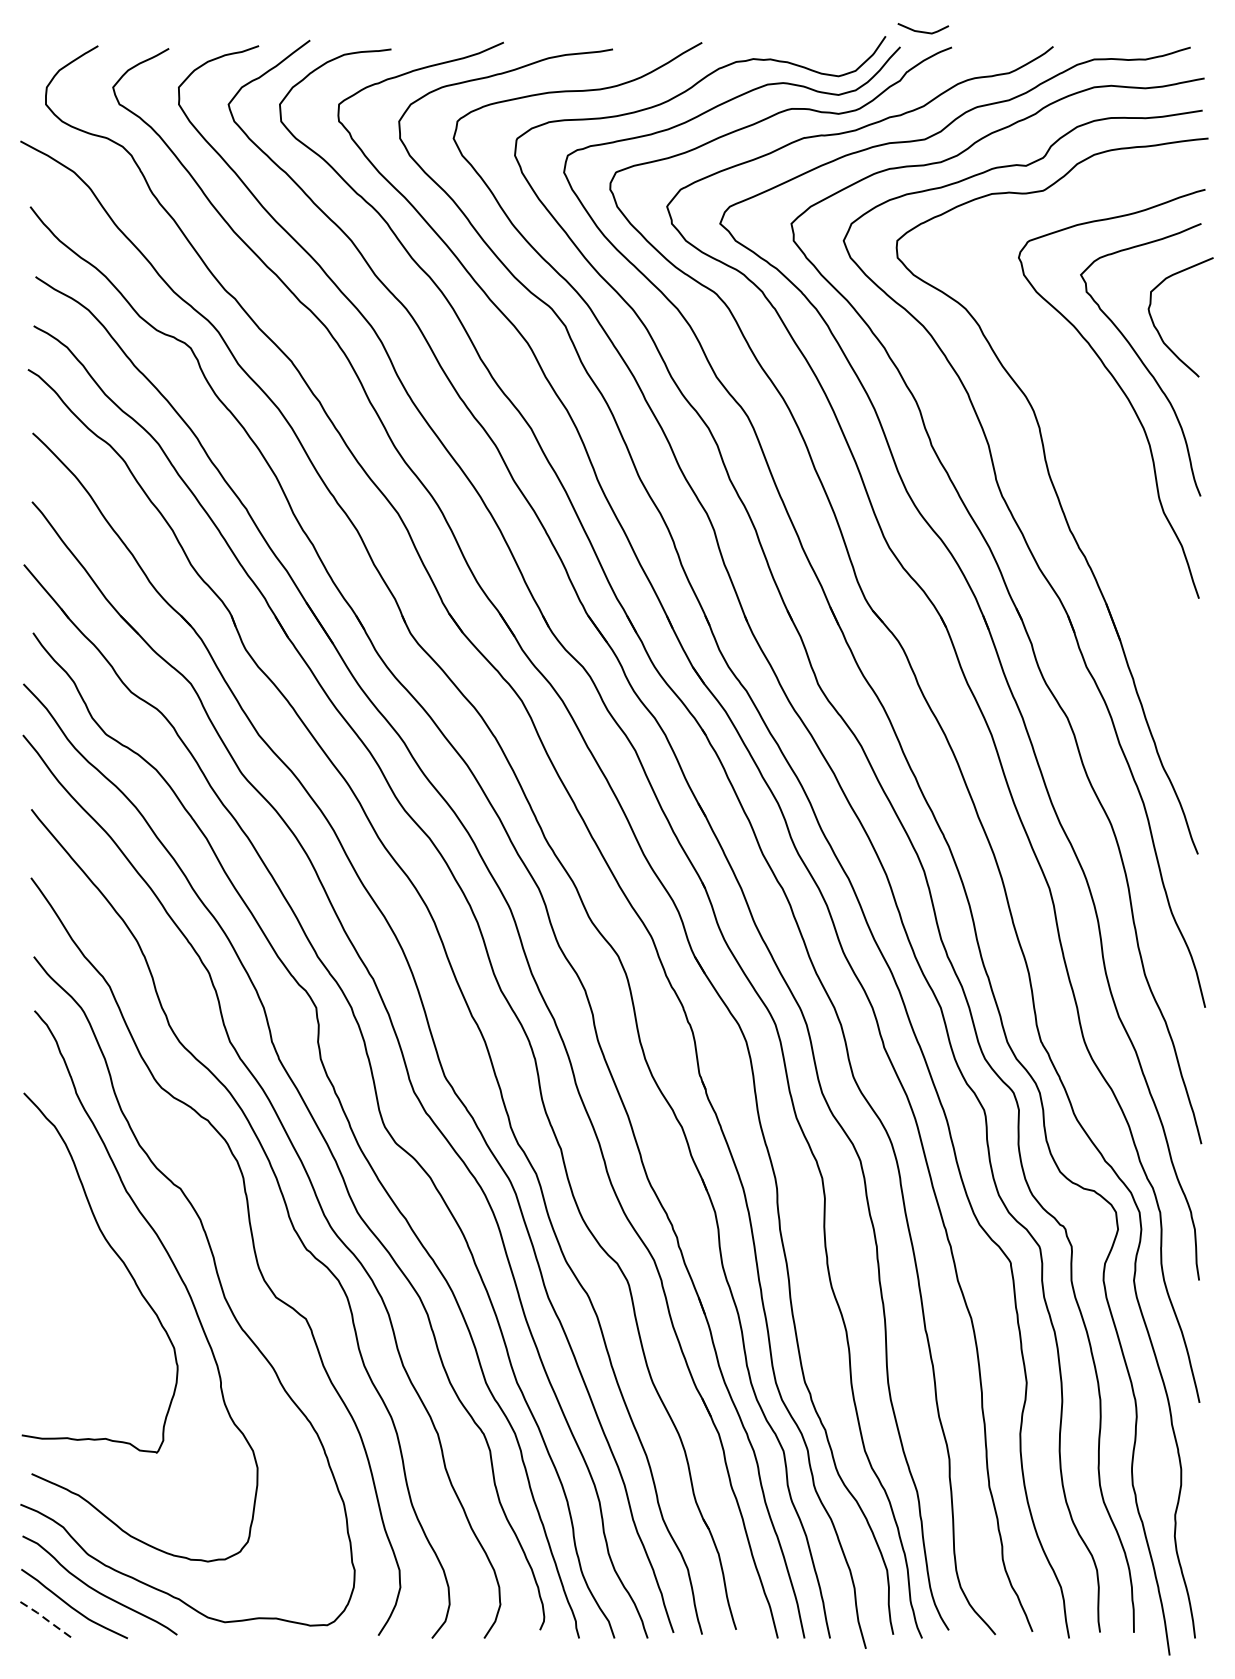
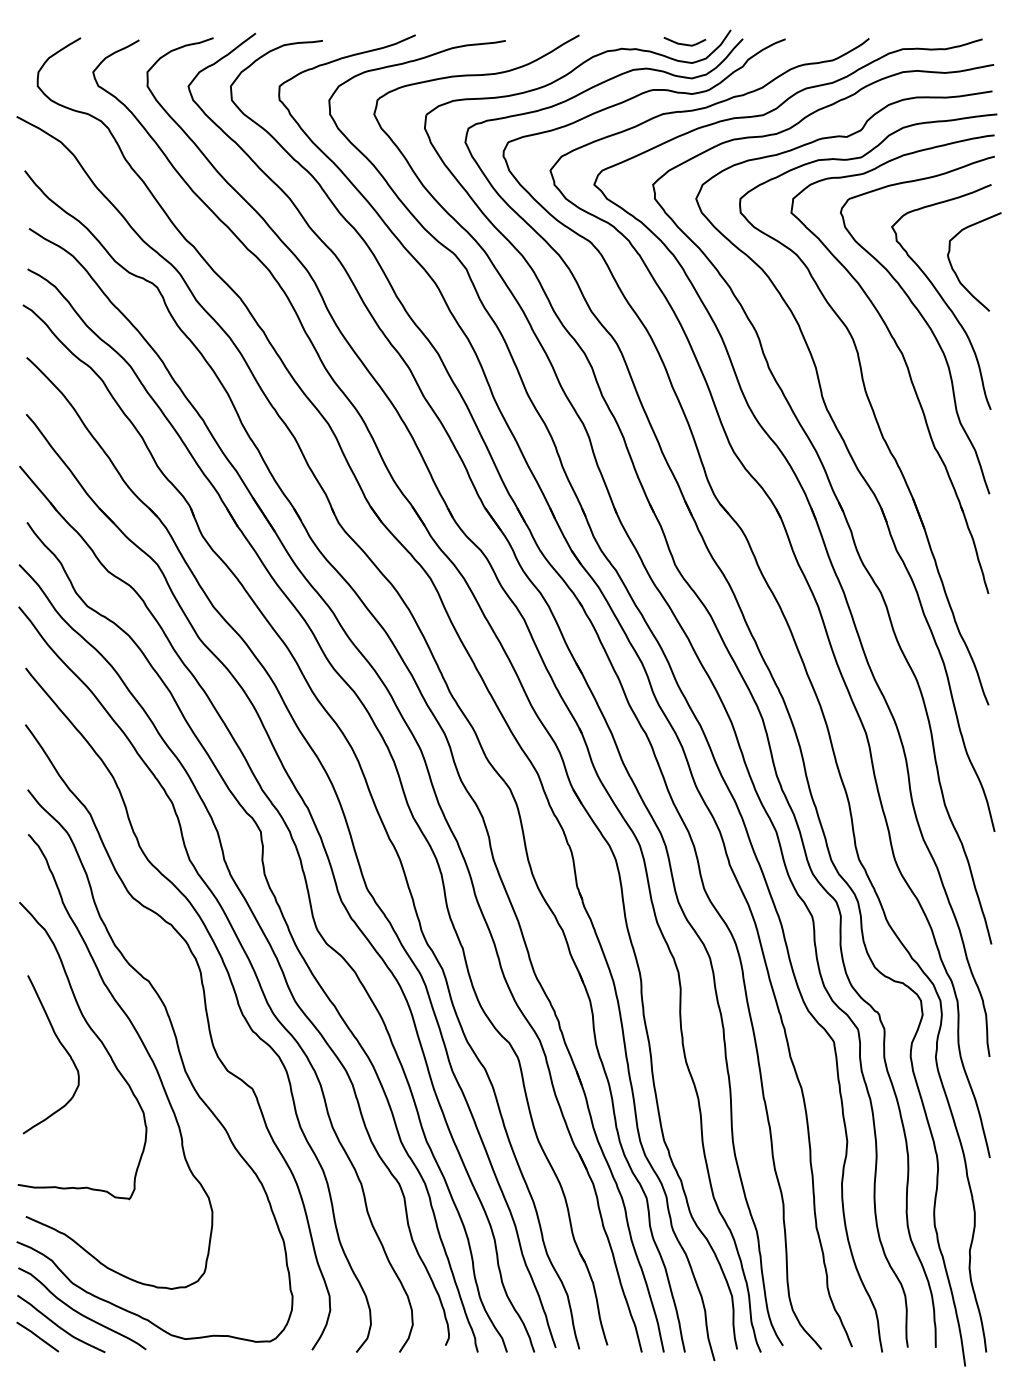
line: (922, 30) -> (684, 43), moved
part: (1094, 436) -> (903, 360), added
curve: (75, 1268) -> (62, 1047), added
line: (45, 1619) -> (37, 1336), dashed -> solid

